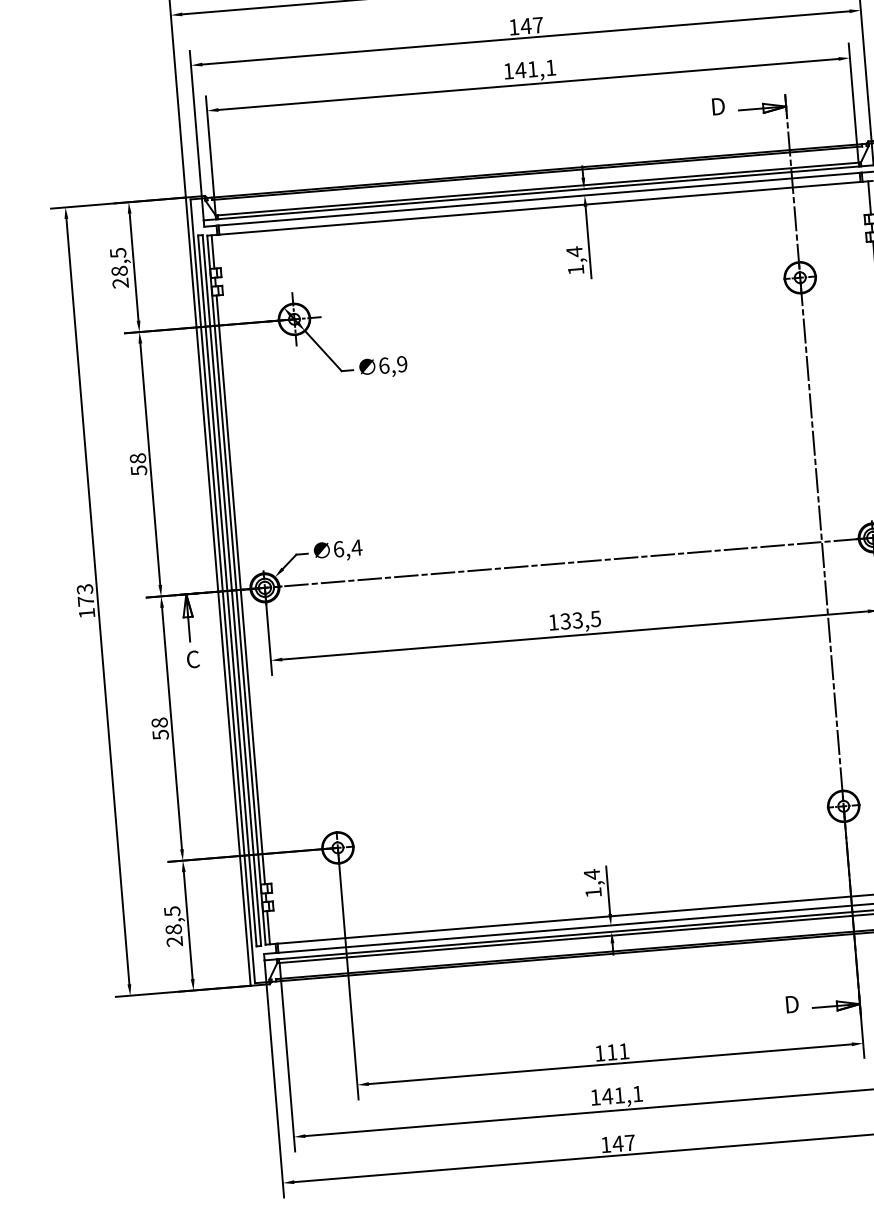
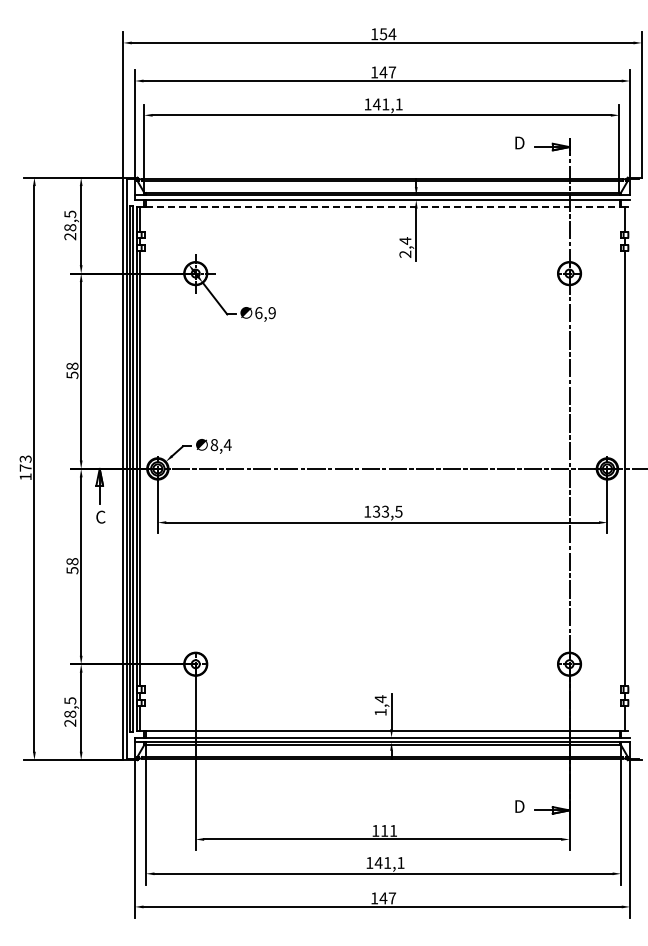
line: (539, 207) -> (382, 206), solid -> dashed
text: (576, 268) -> (405, 253), 1,4 -> 2,4
text: (338, 548) -> (214, 444), 6,4 -> 8,4

